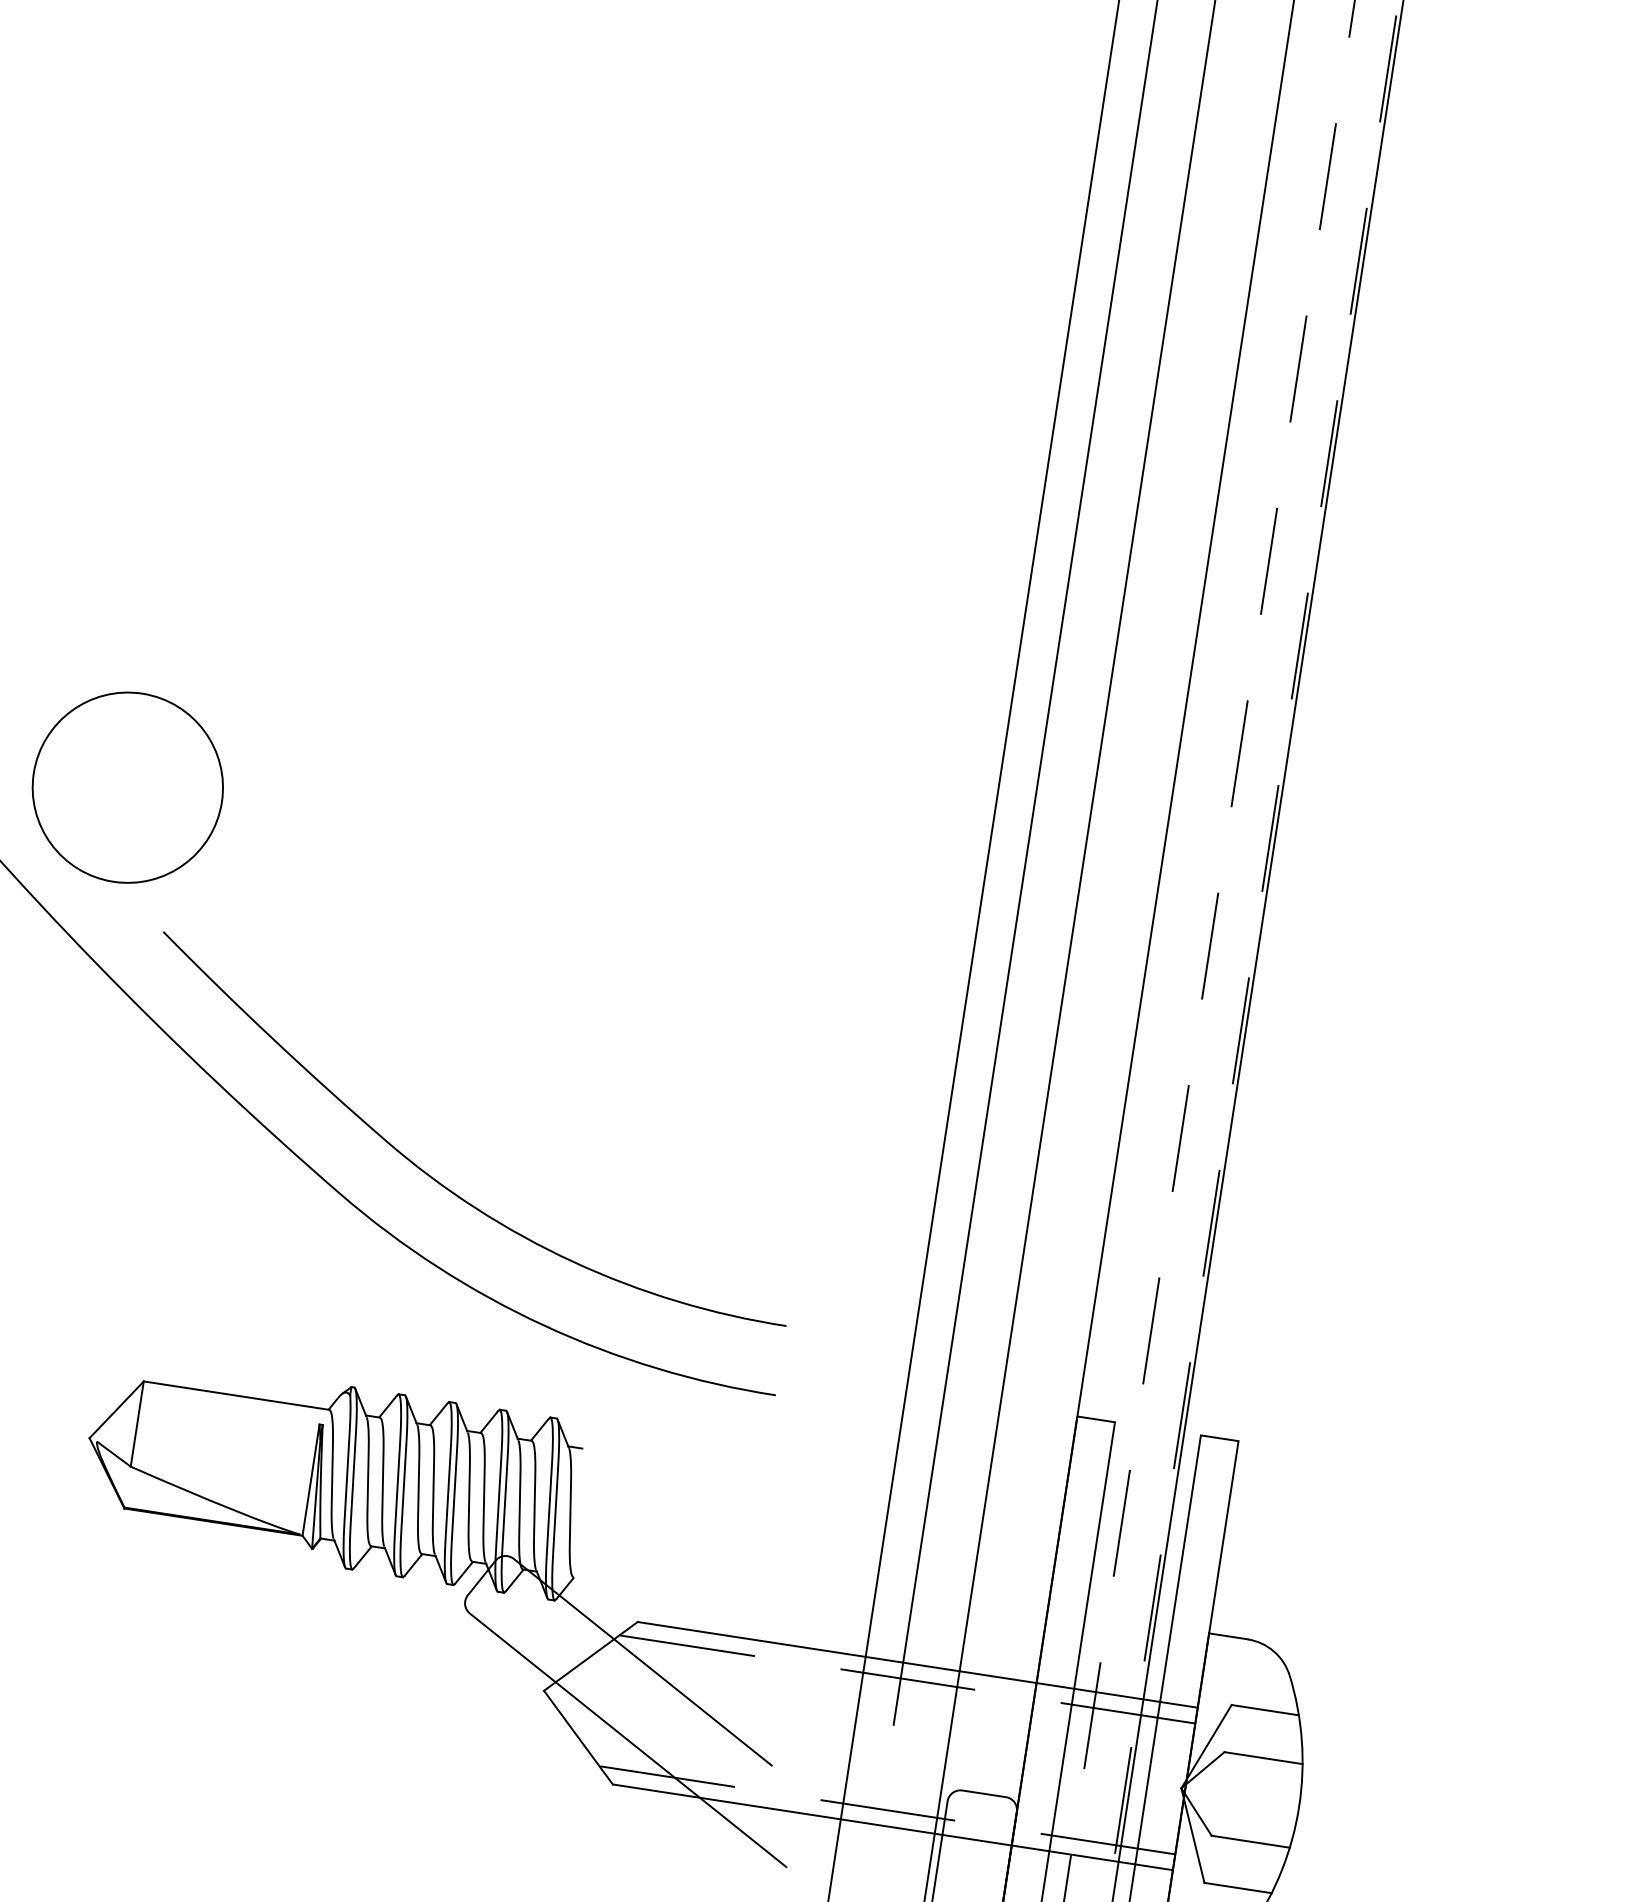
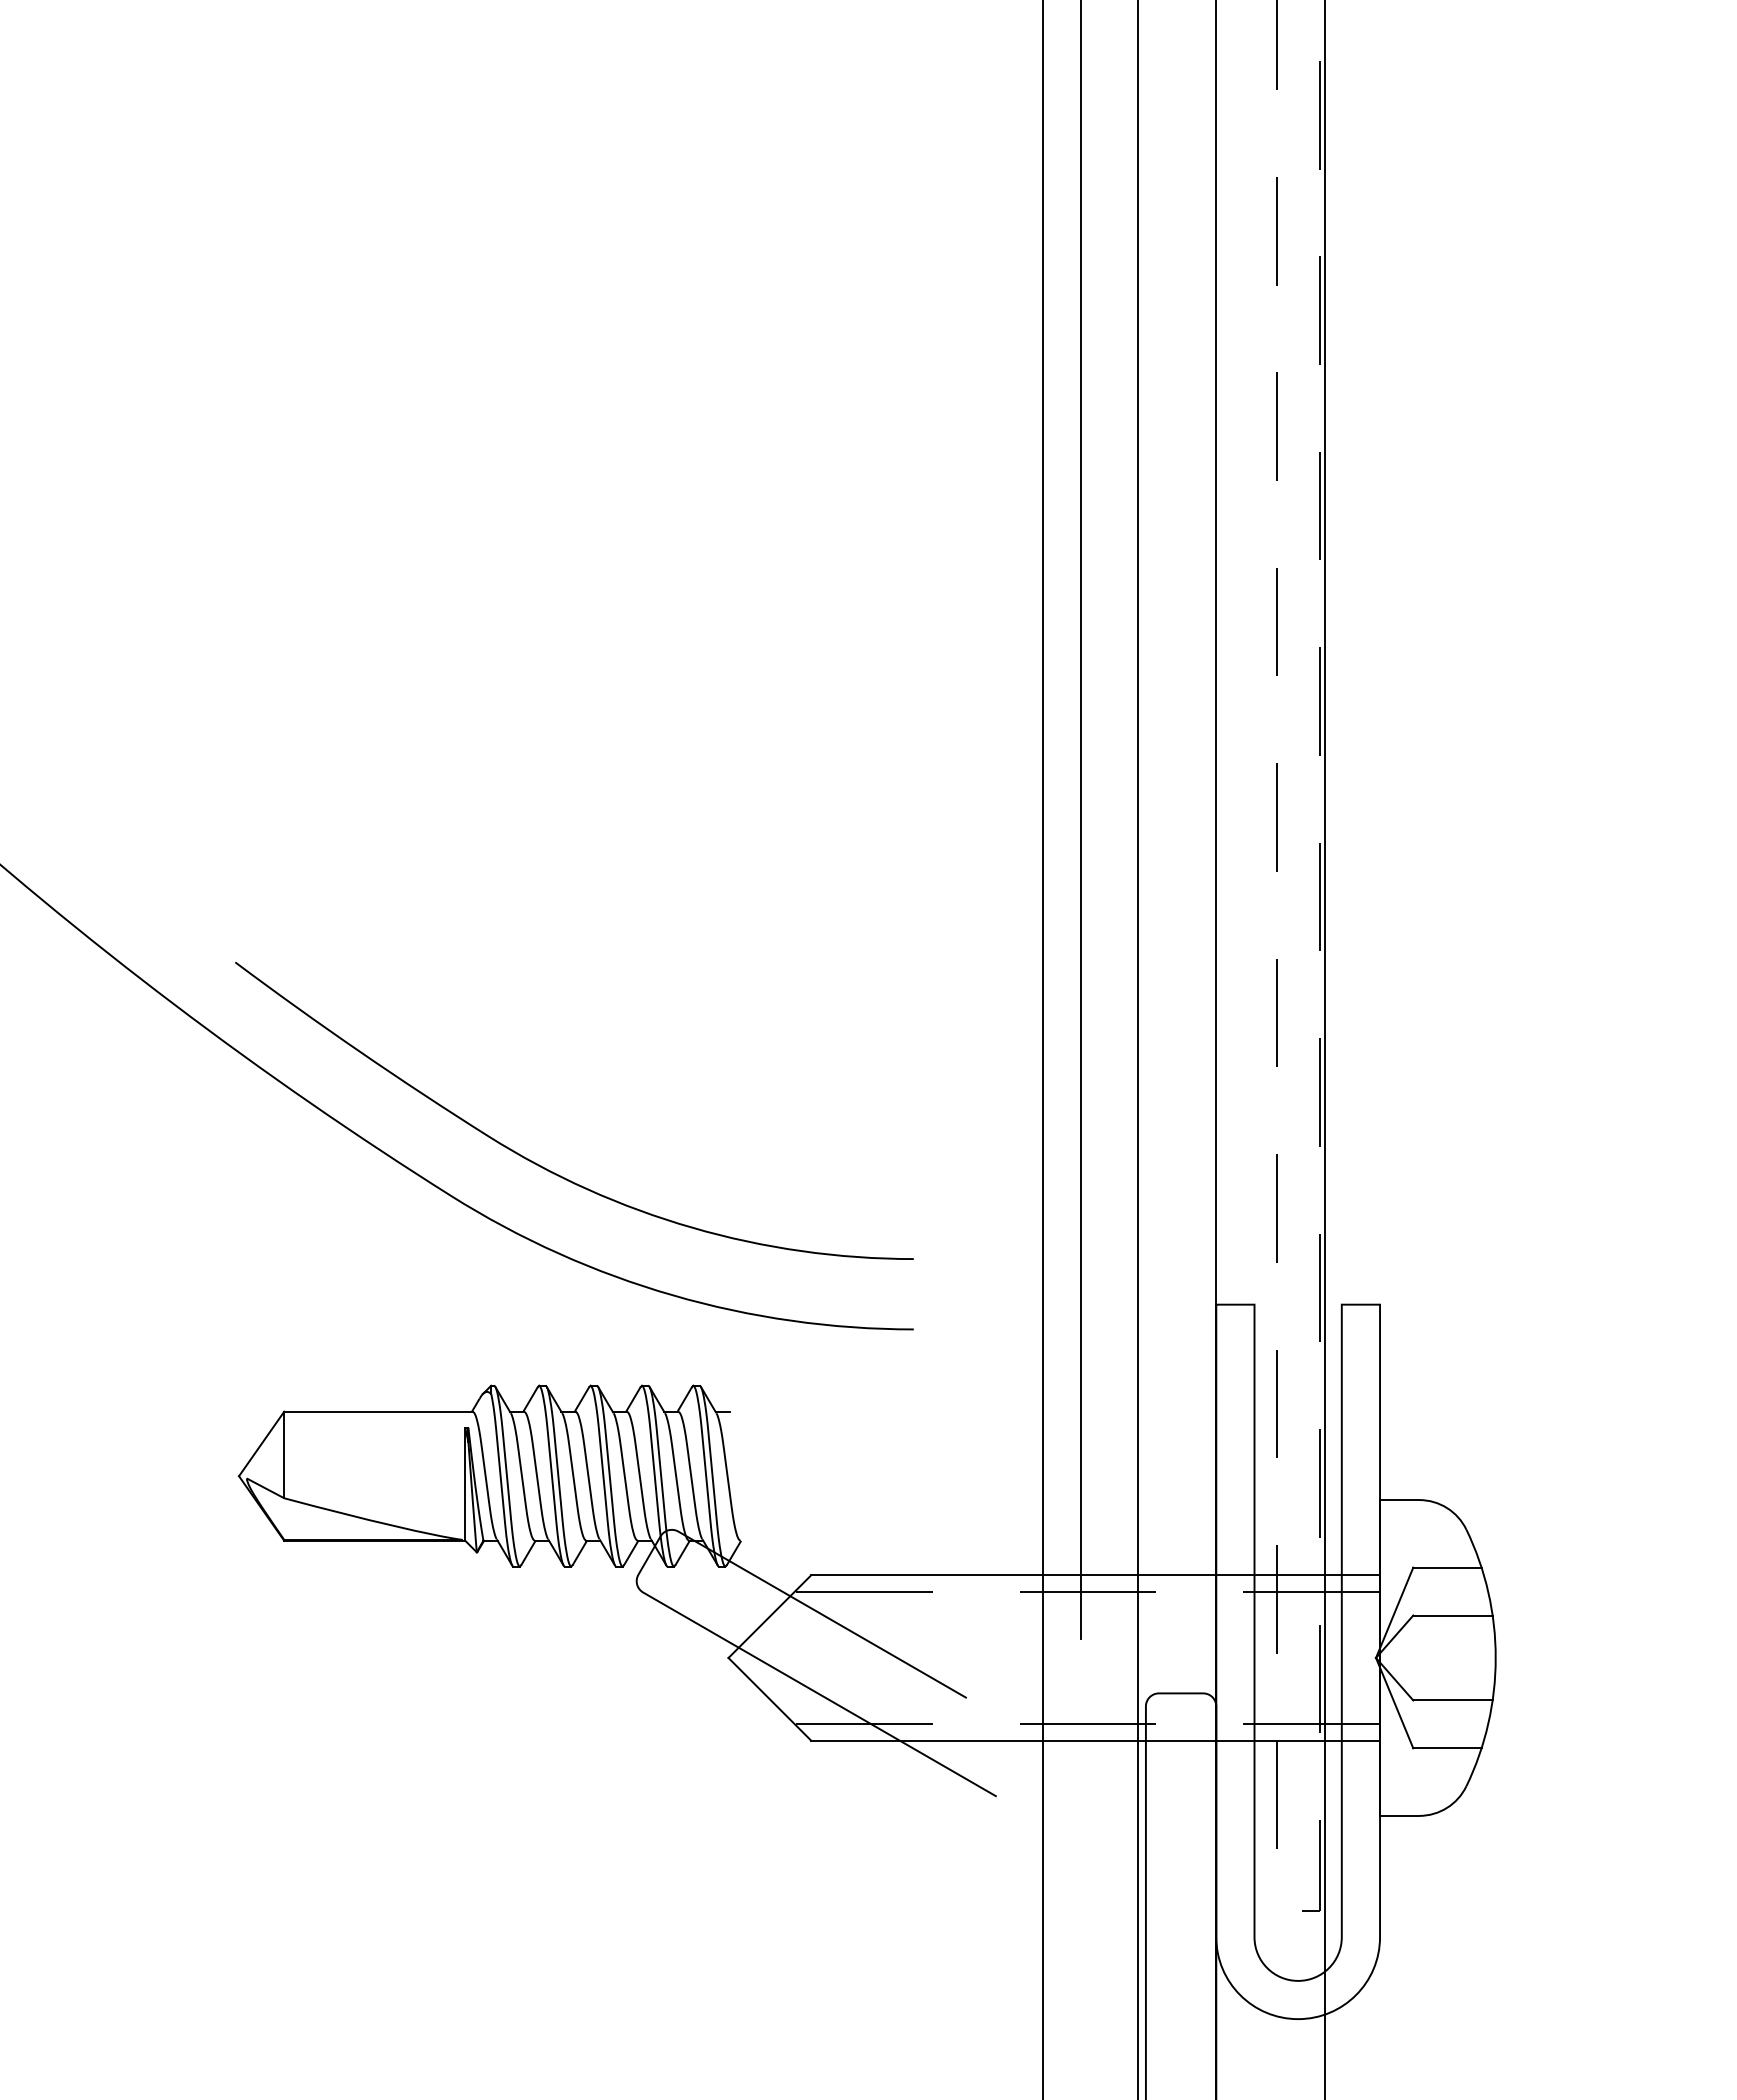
circle: (127, 787) -> (177, 824), removed

